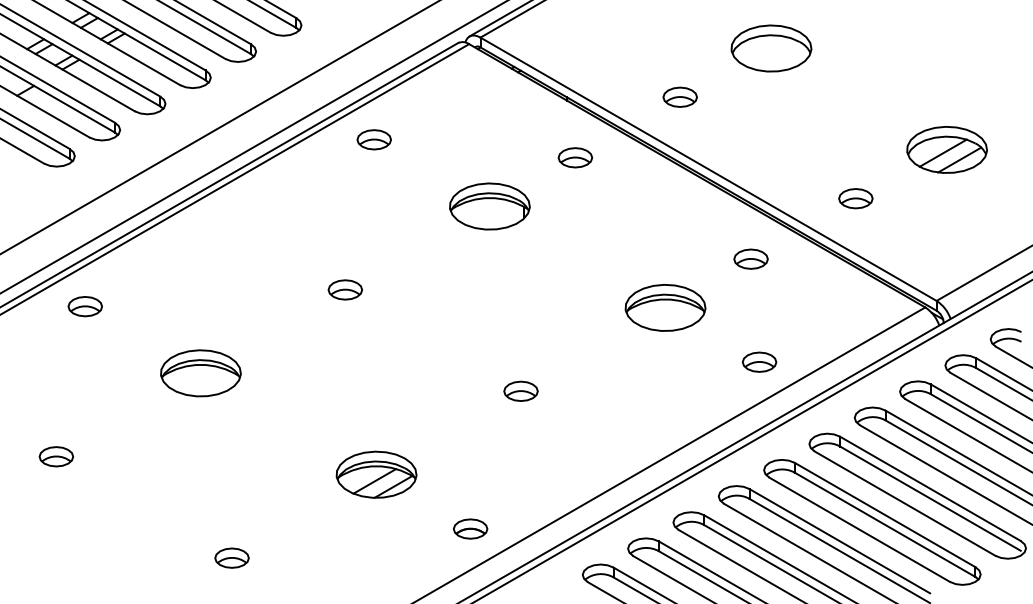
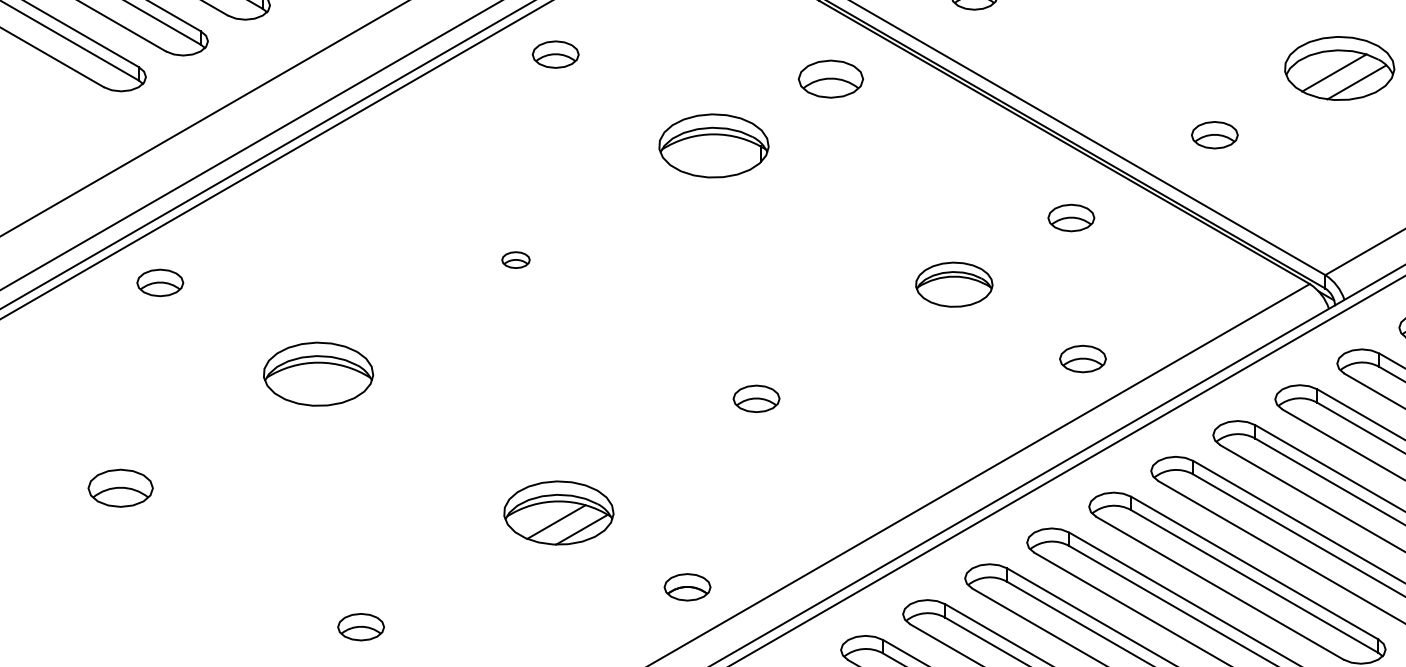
part: (575, 157) -> (831, 78), size x1.4
part: (344, 289) -> (514, 259), size x0.6
part: (665, 307) -> (954, 284), size x0.7
part: (56, 456) -> (120, 488), size x1.4

